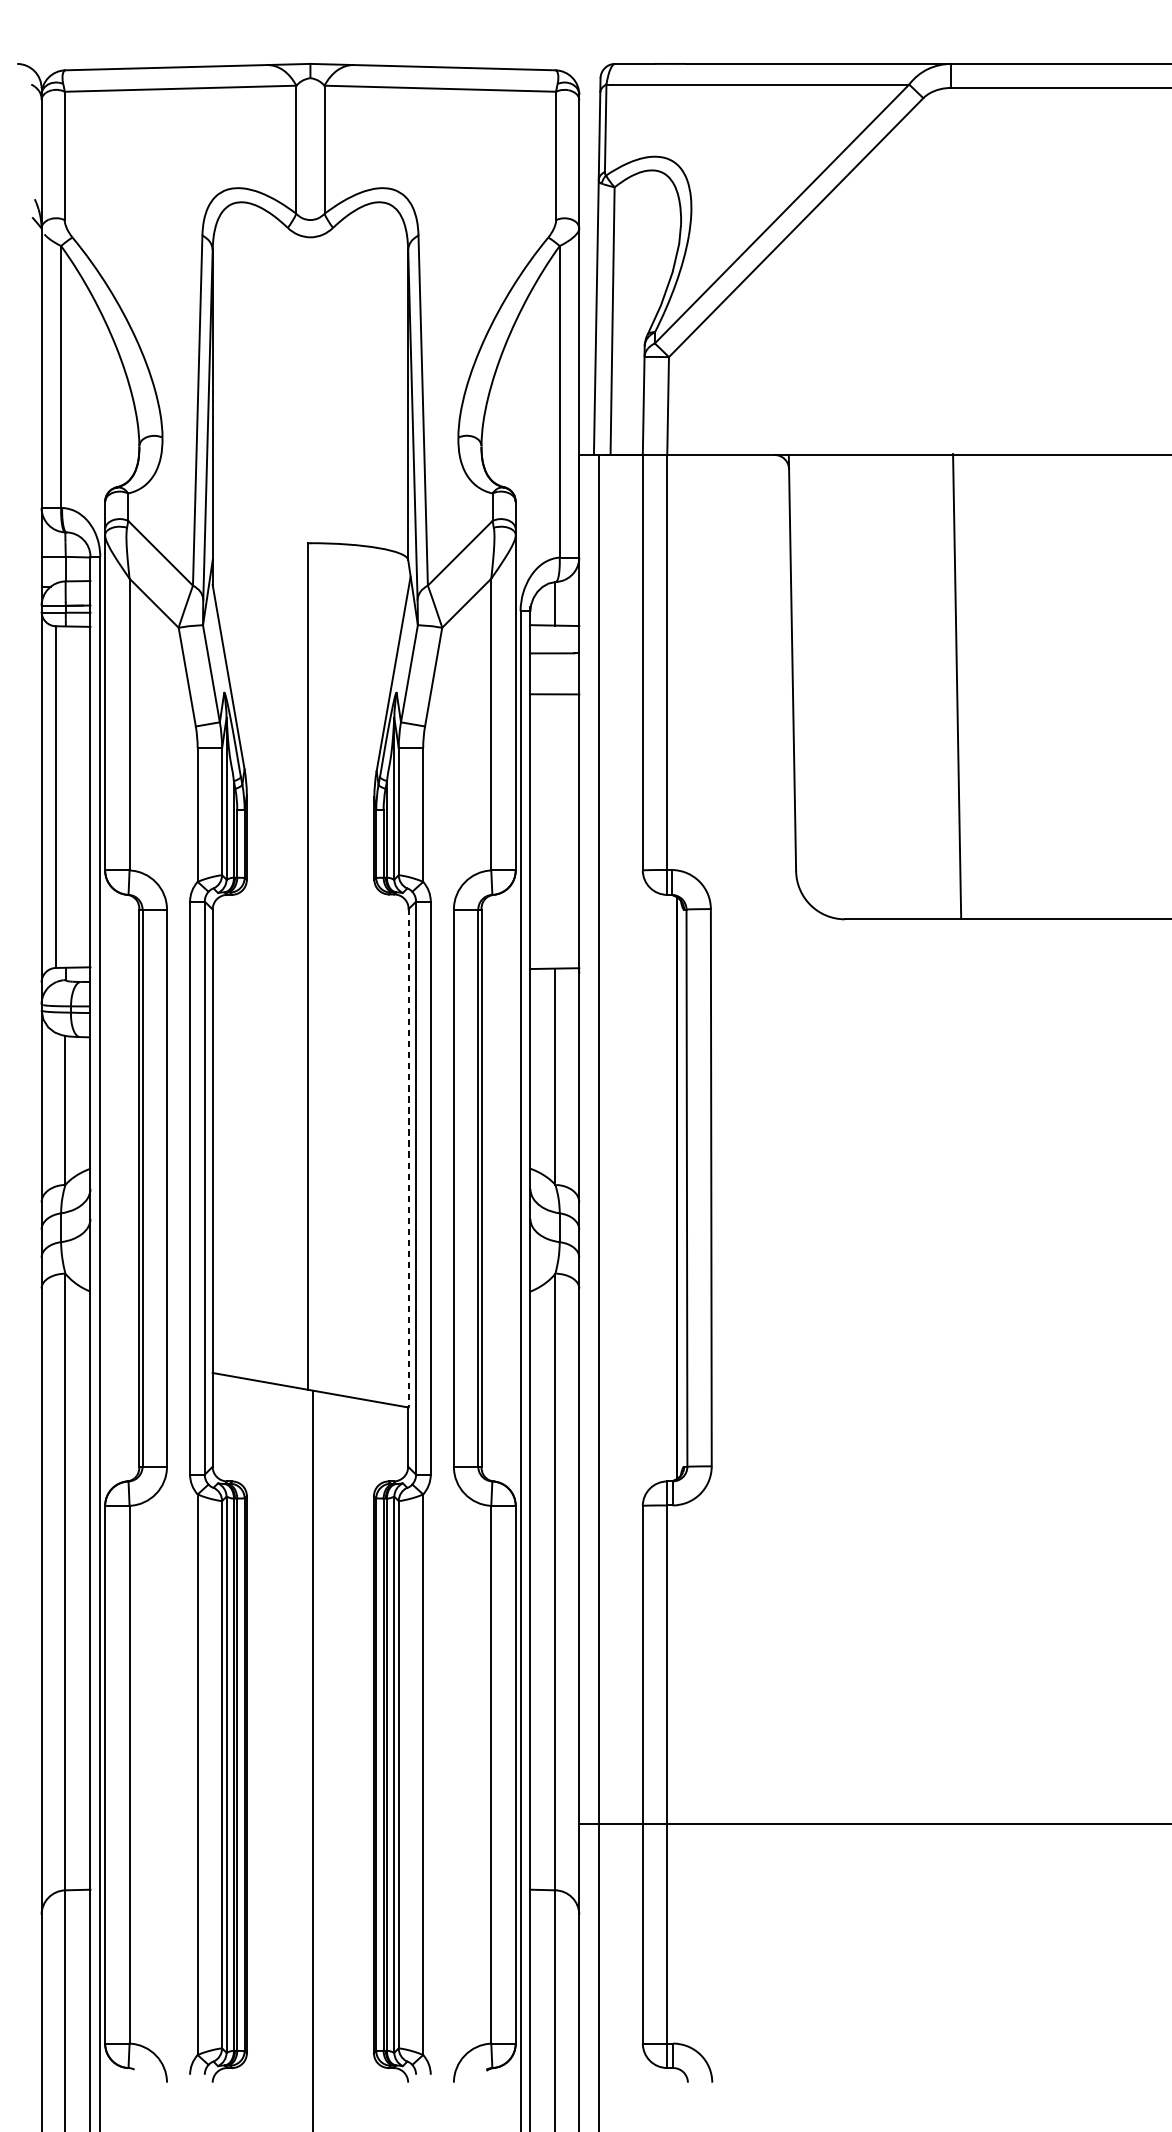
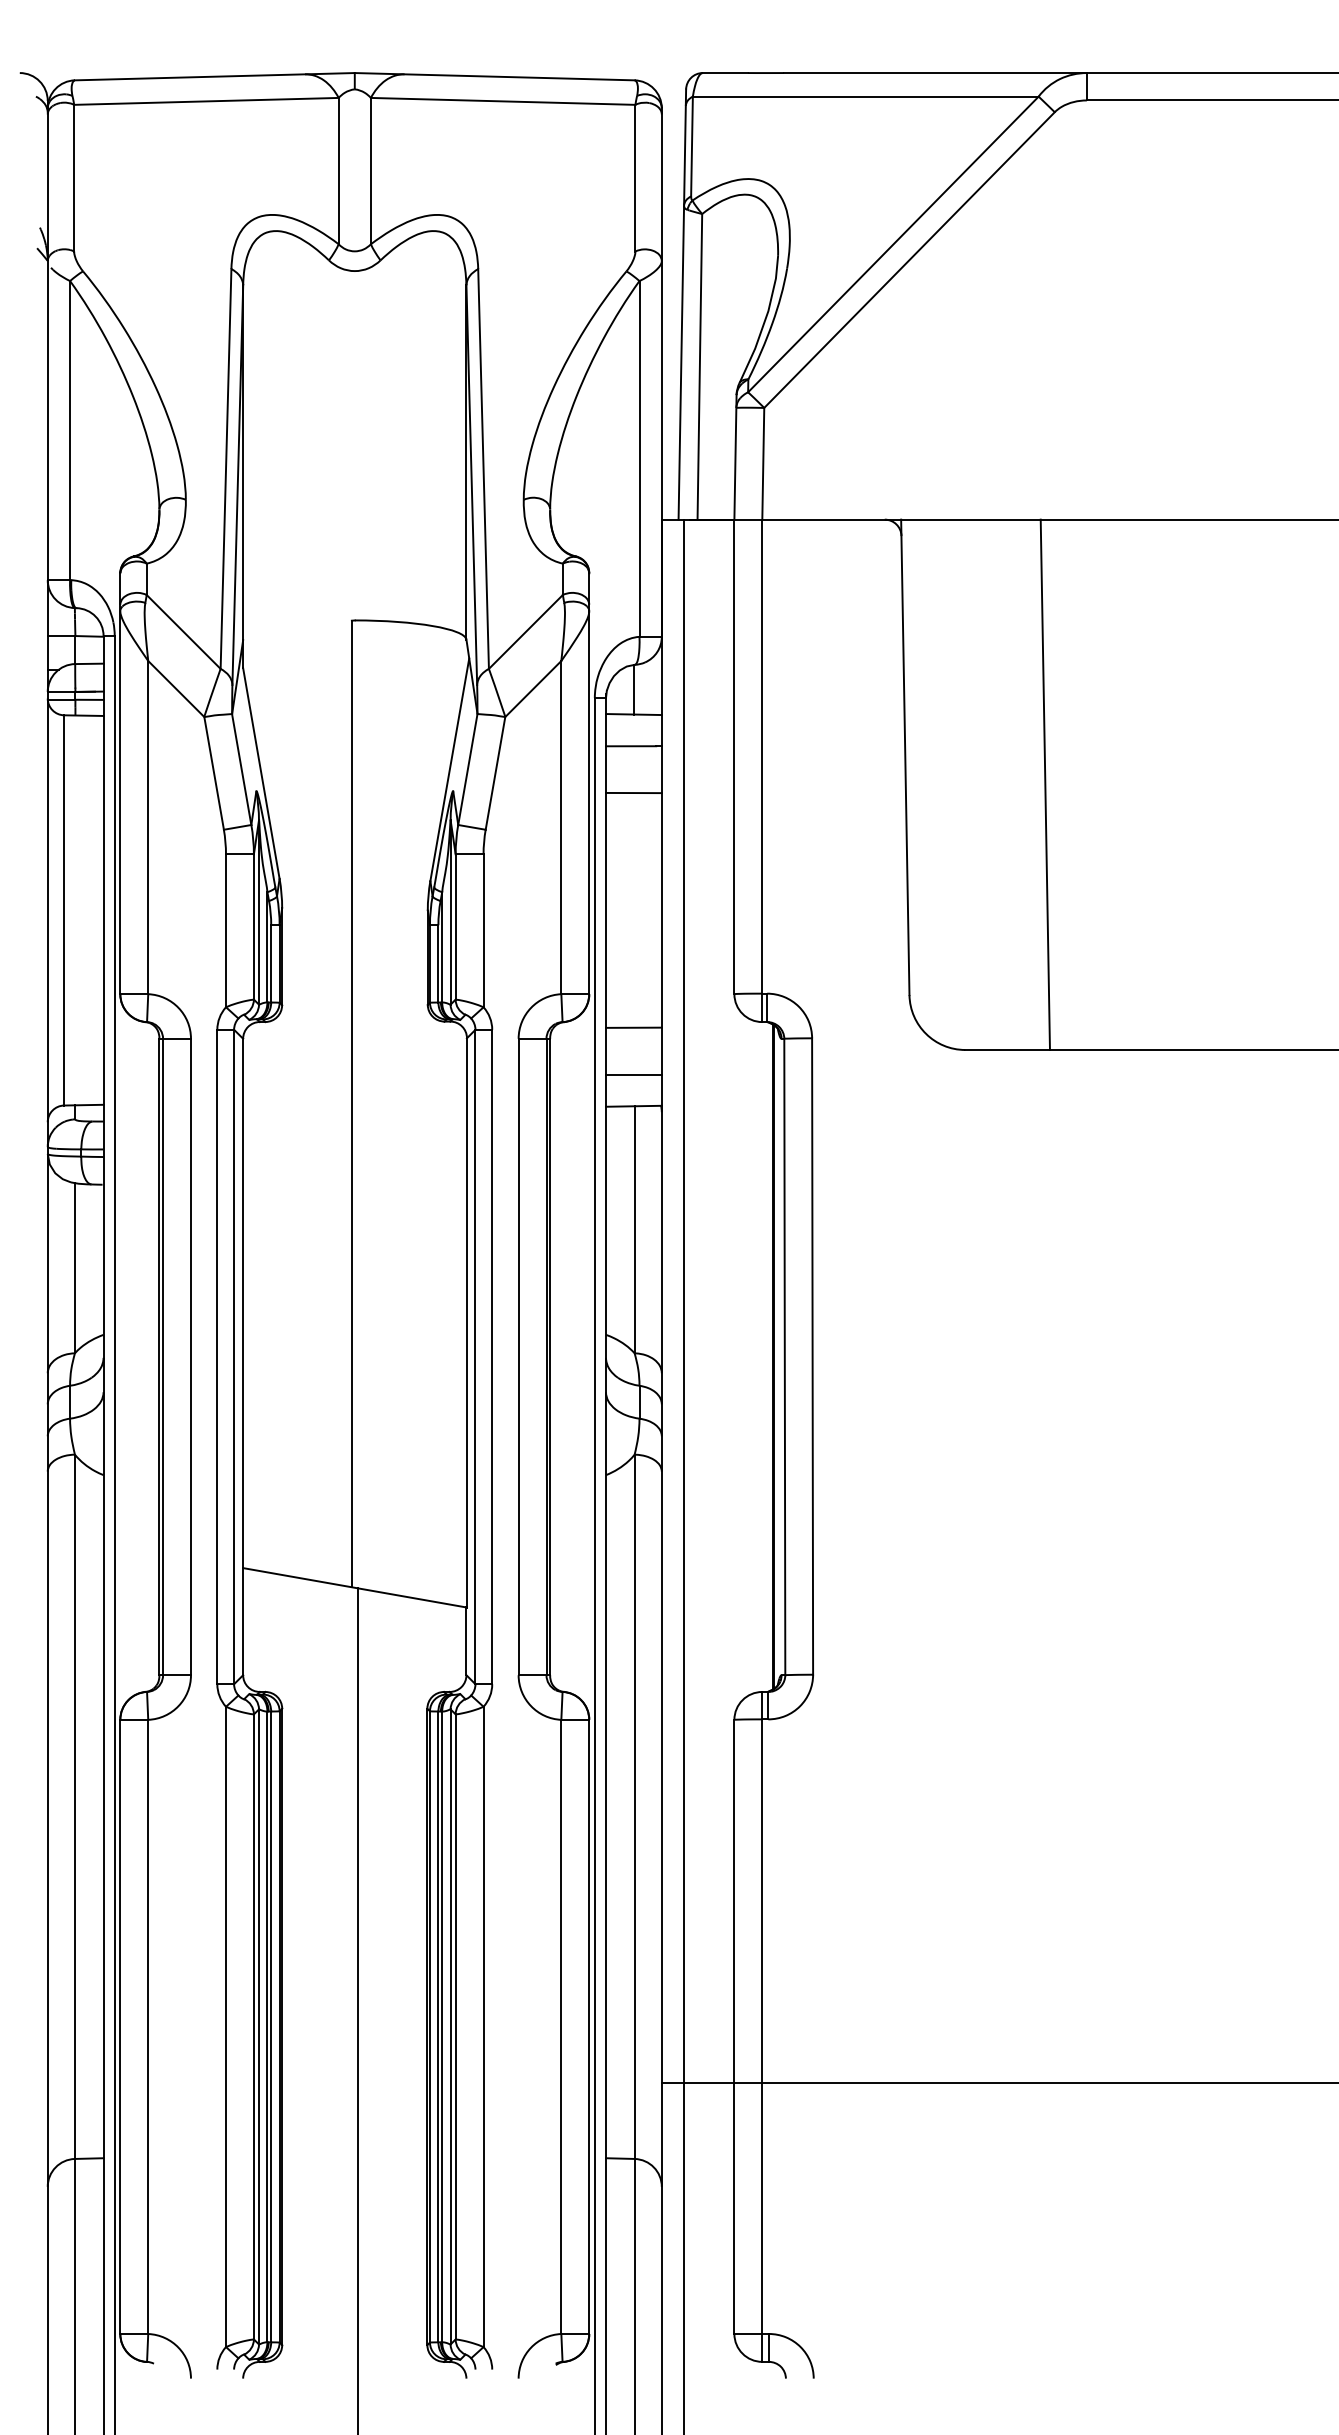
line: (956, 685) -> (1044, 784), moved
line: (554, 899) -> (633, 1027), added
line: (554, 940) -> (633, 1074), added
line: (408, 1157) -> (466, 1322), dashed -> solid

